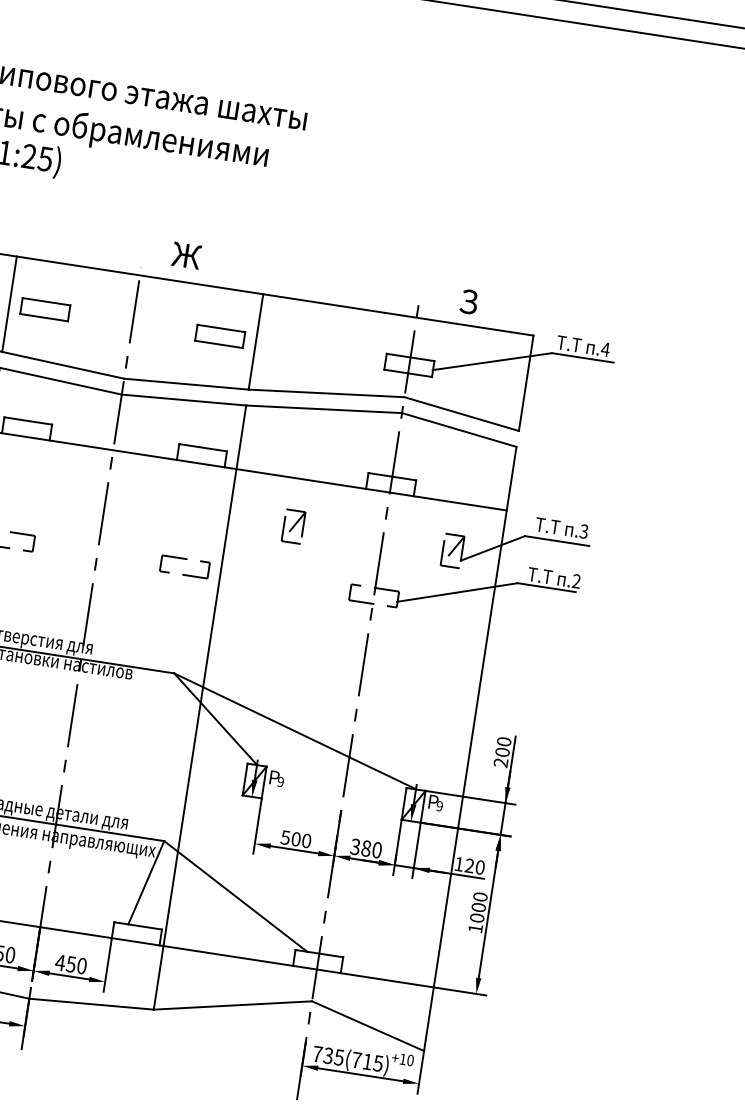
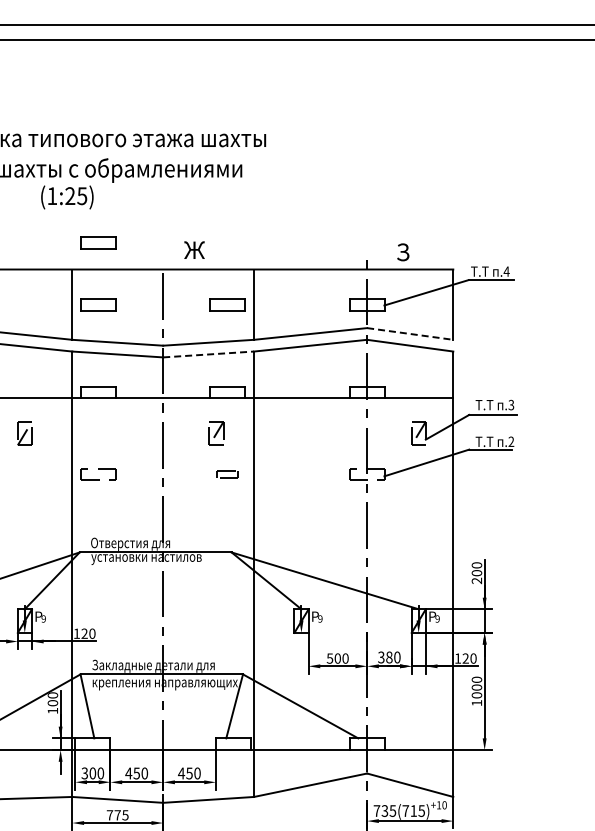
part: (57, 225) -> (98, 242), added
line: (183, 400) -> (208, 354), solid -> dashed
line: (461, 414) -> (410, 334), solid -> dashed
part: (293, 526) -> (216, 433), moved
part: (184, 566) -> (227, 474), size x0.6

